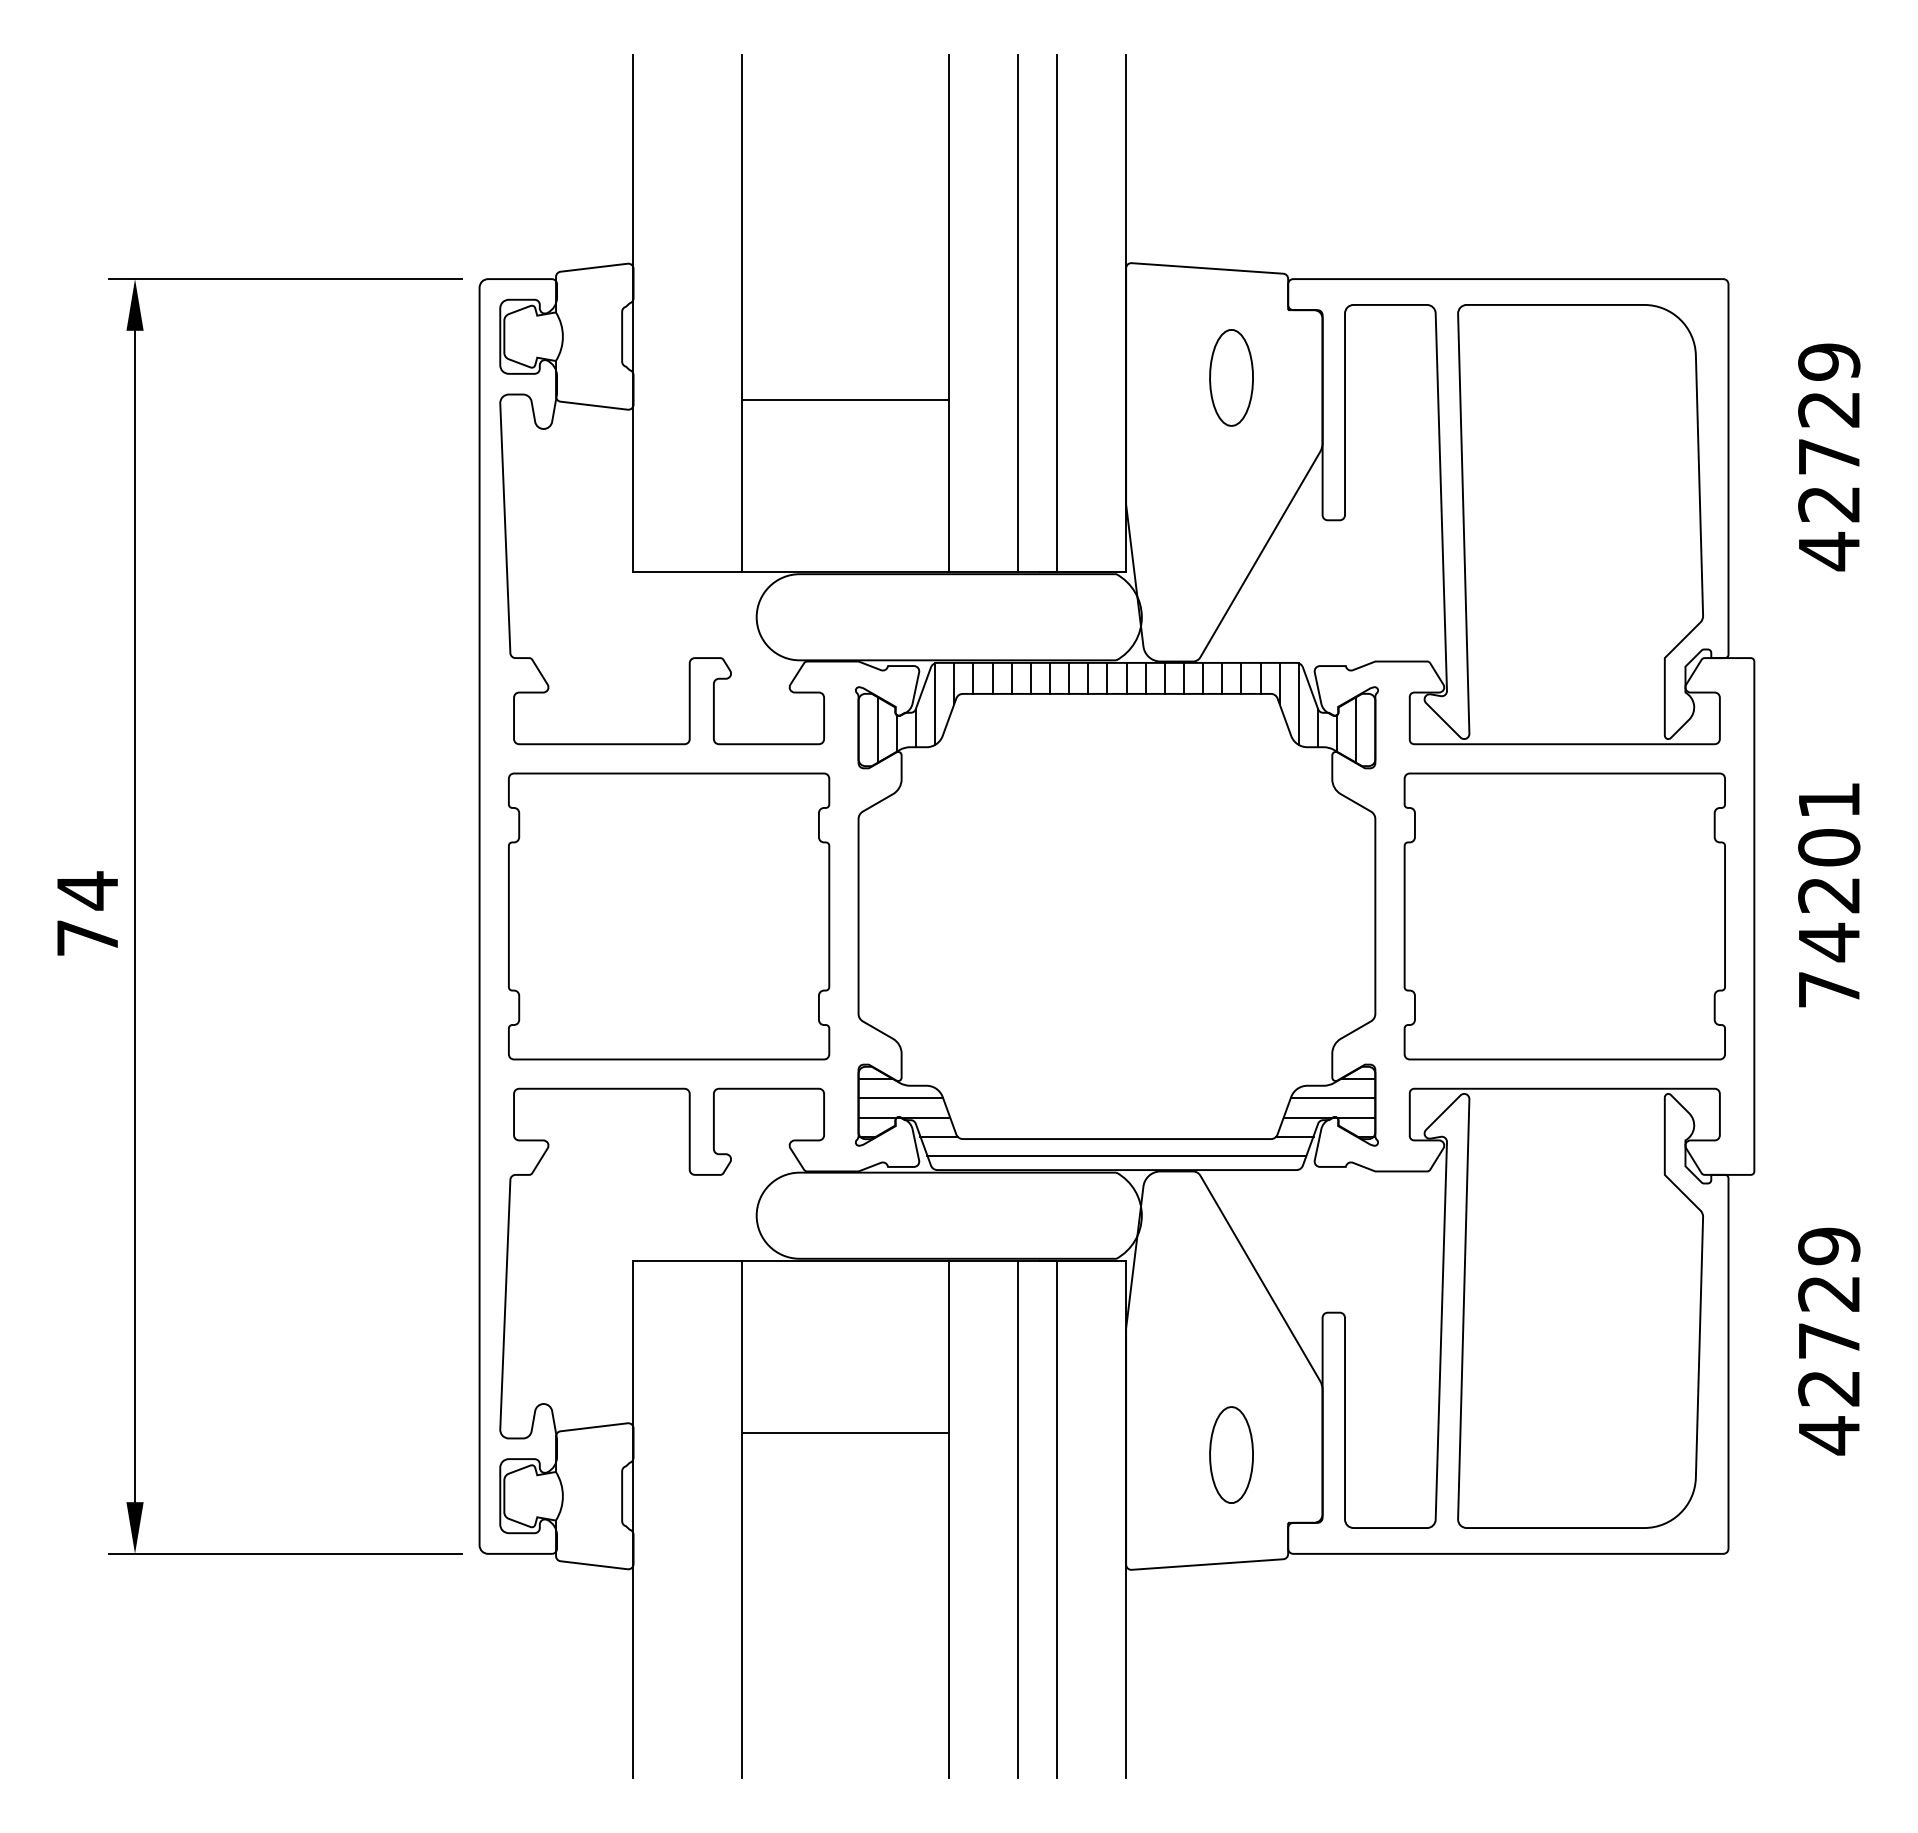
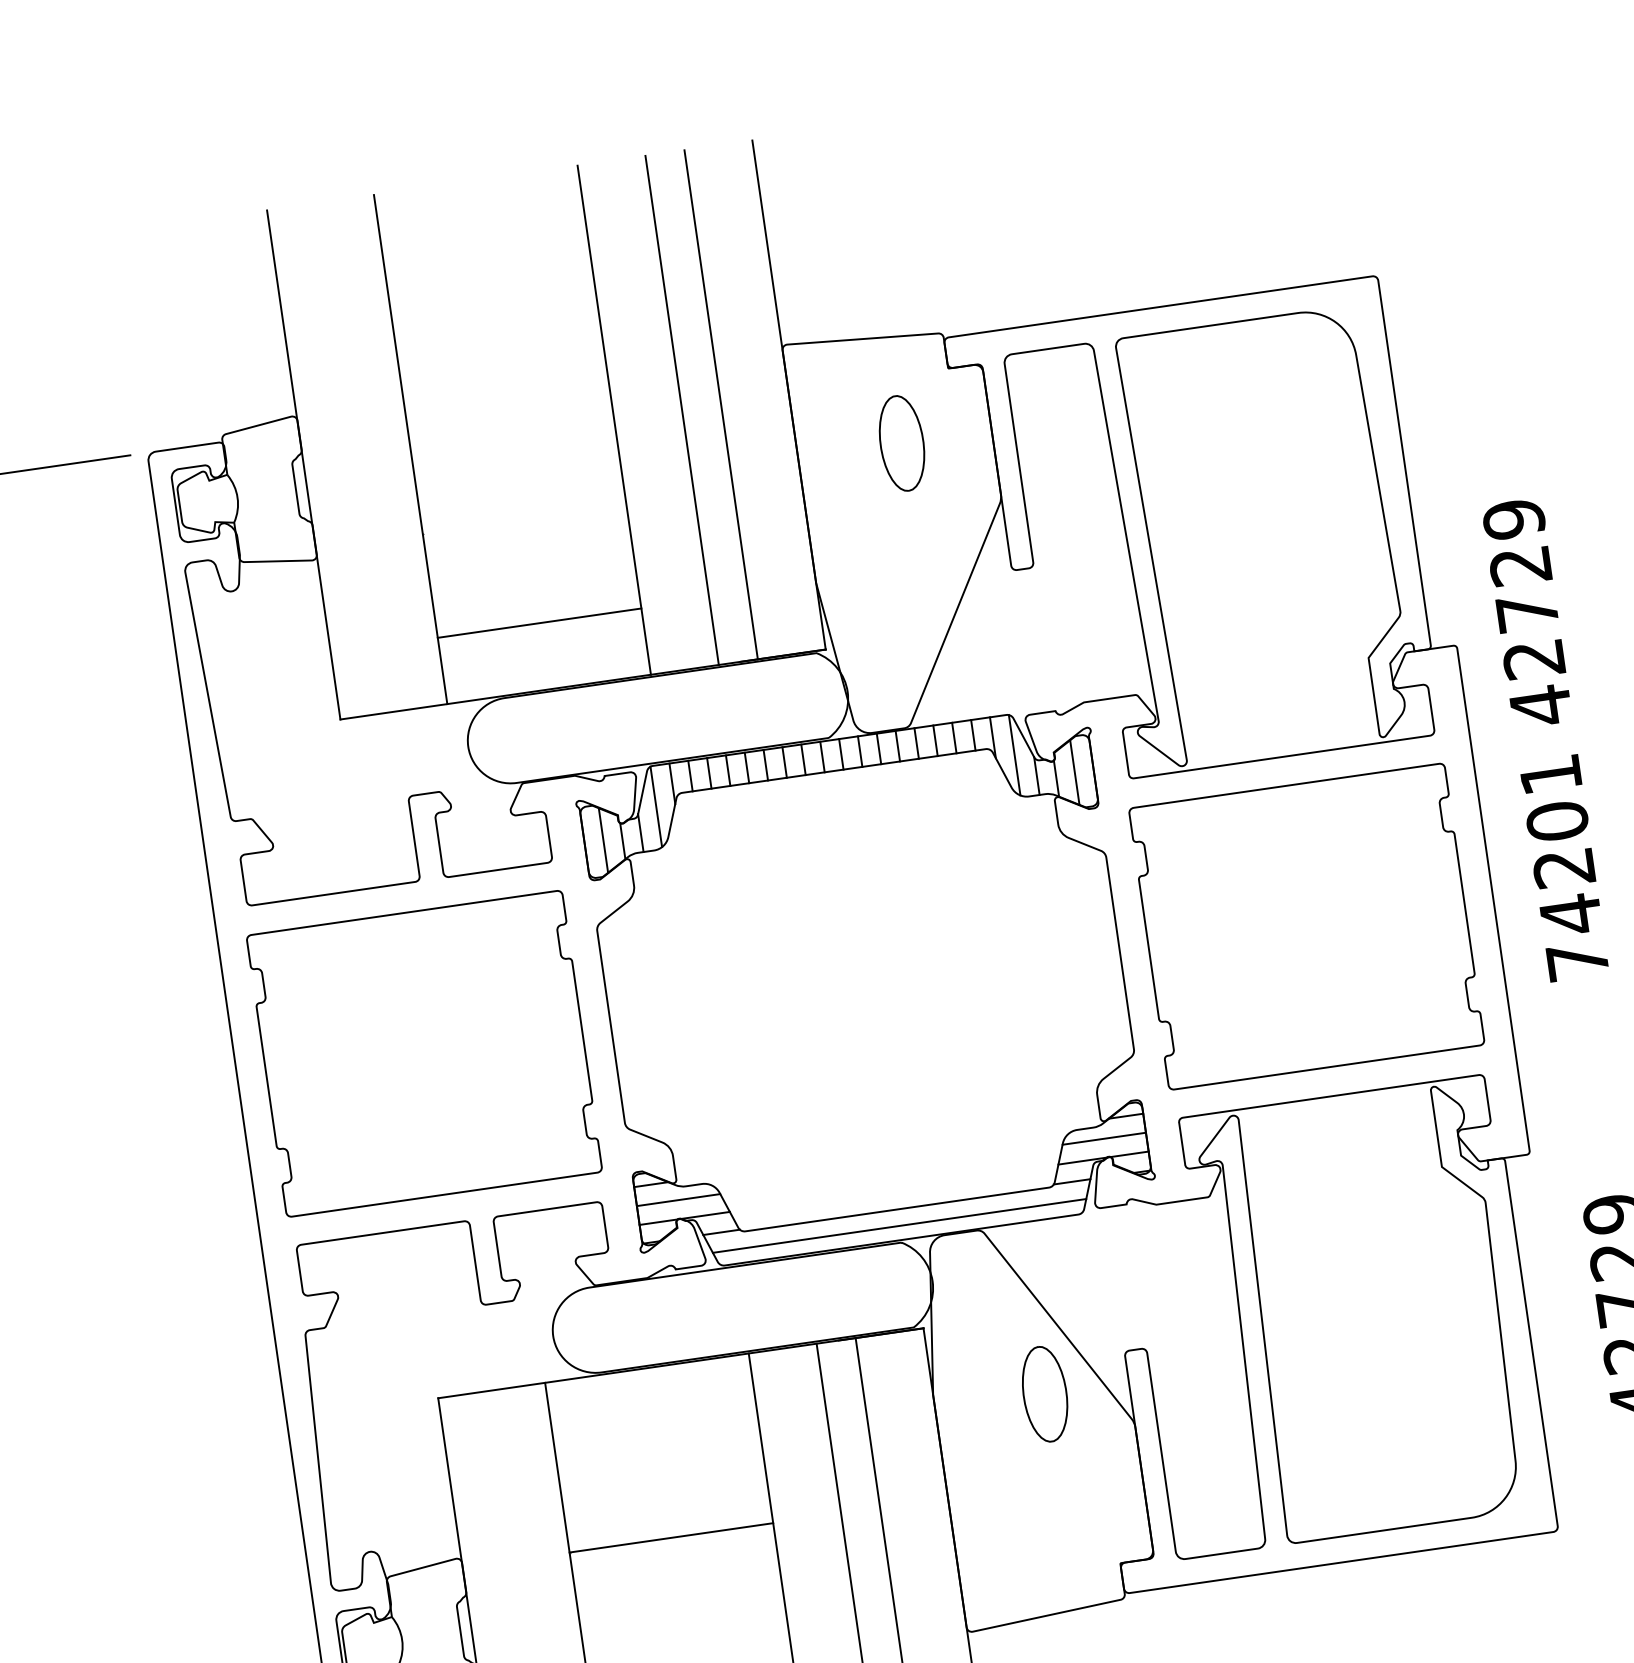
line: (844, 399) -> (538, 623), moved
text: (1829, 457) -> (1527, 613), moved
part: (1231, 1454) -> (1044, 1393), moved

